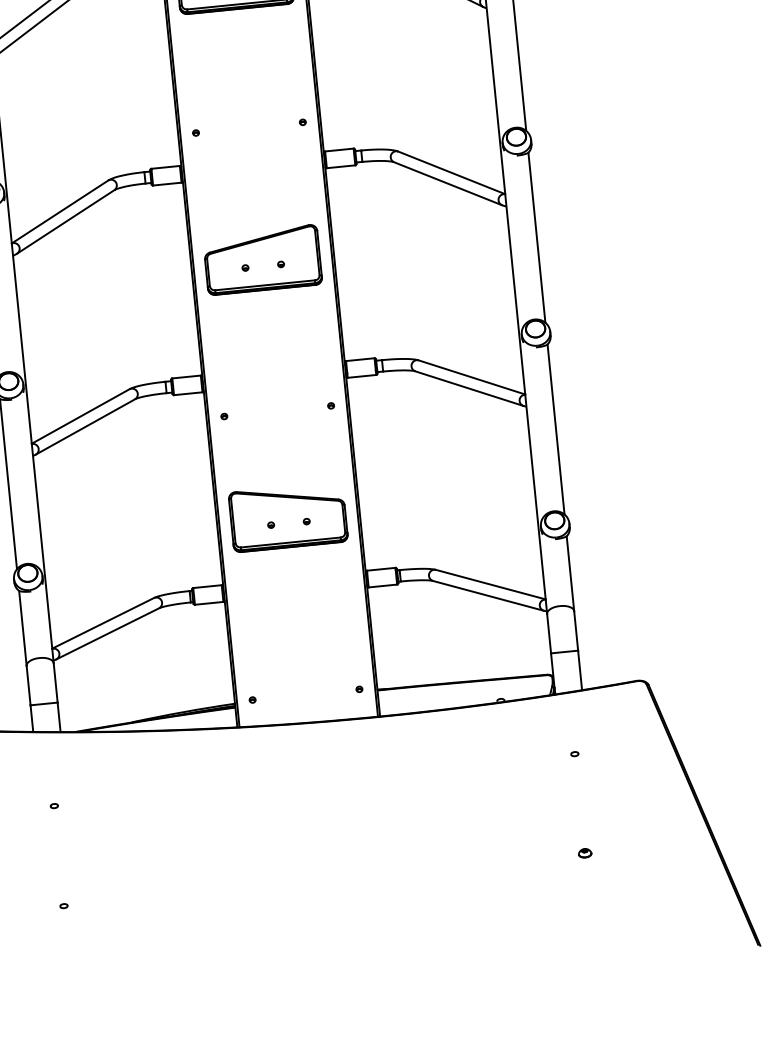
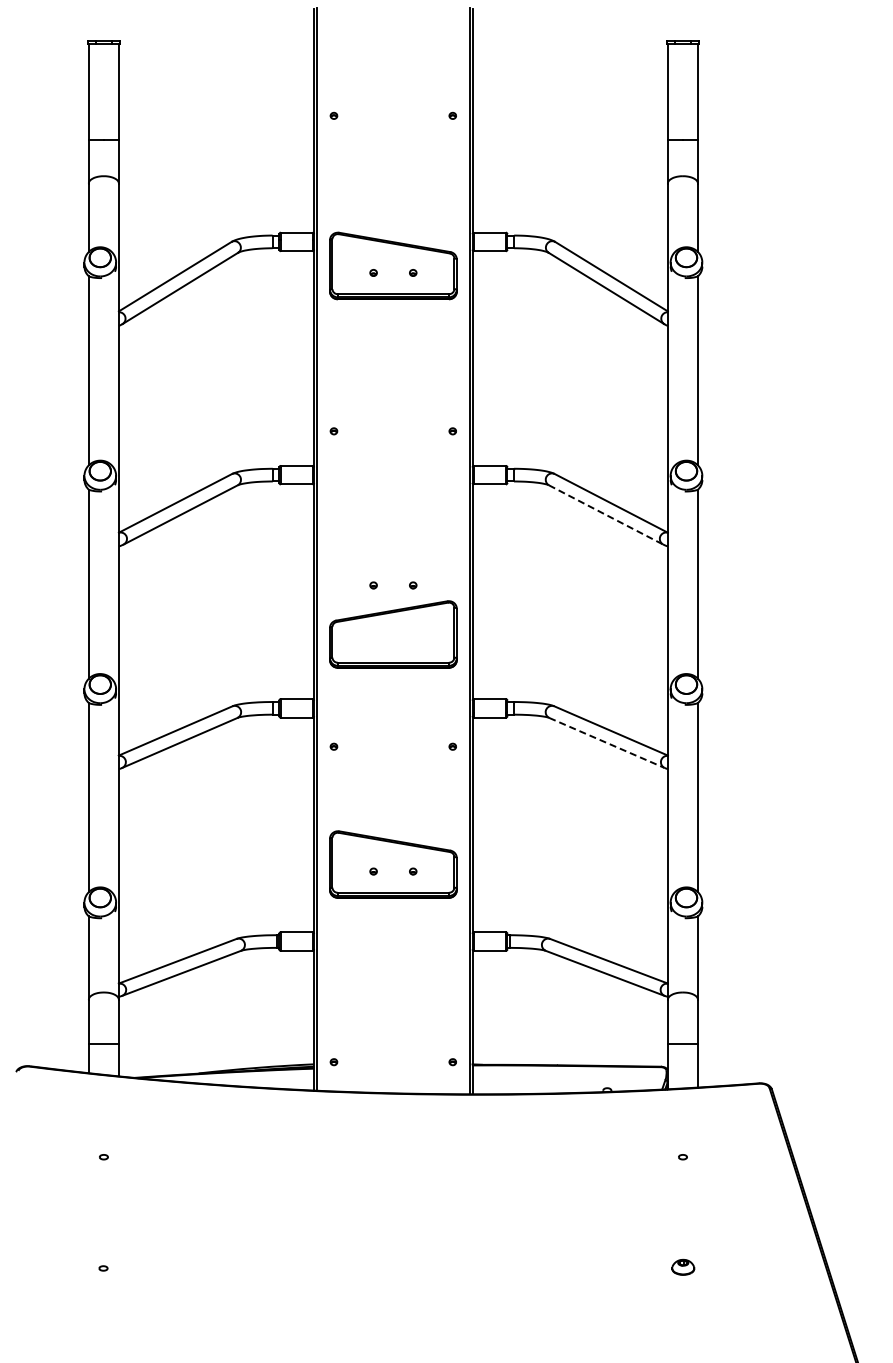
line: (448, 184) -> (606, 515), solid -> dashed
part: (262, 259) -> (393, 634), moved
line: (468, 388) -> (606, 742), solid -> dashed
part: (585, 853) -> (683, 1267), size x1.6

